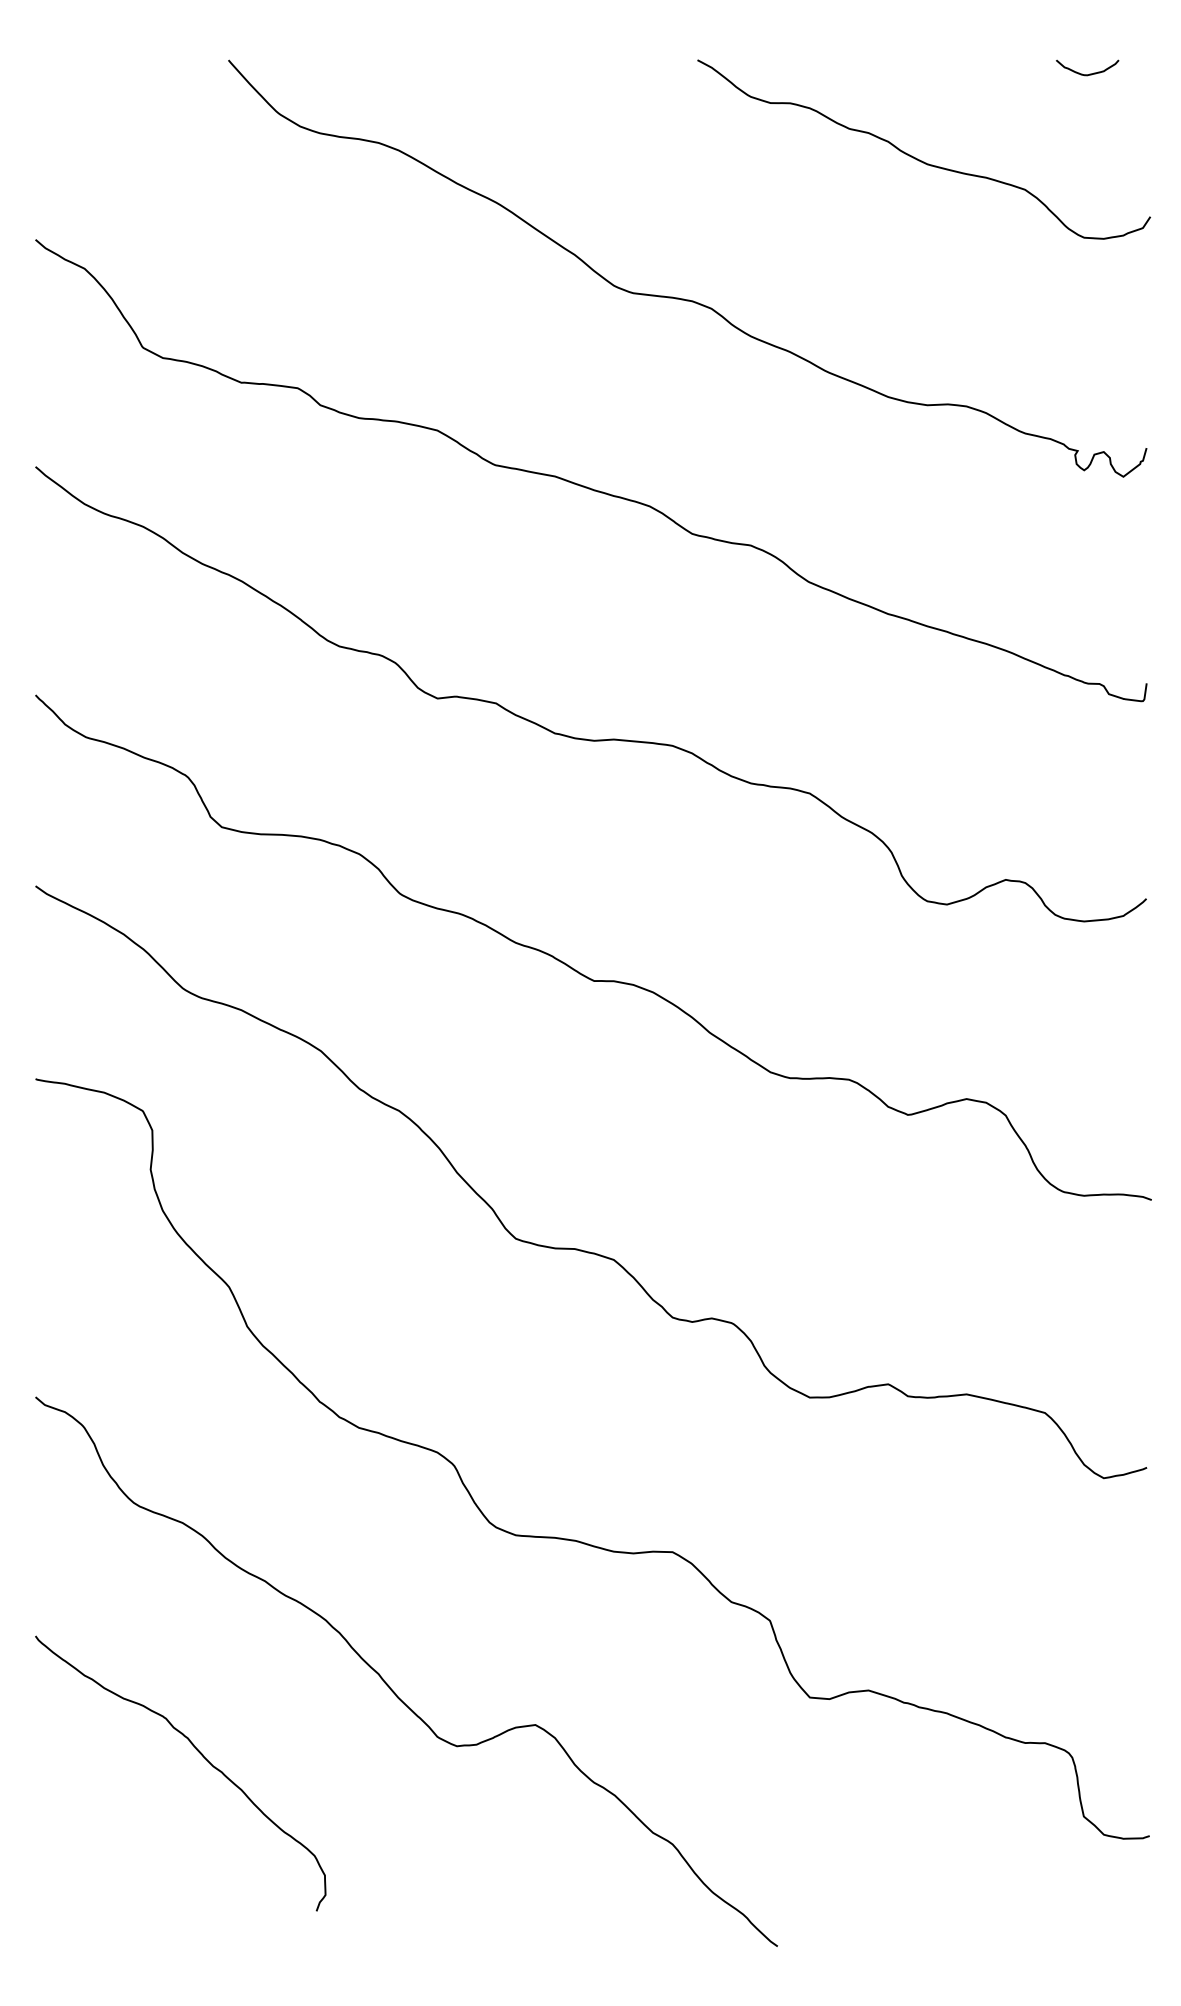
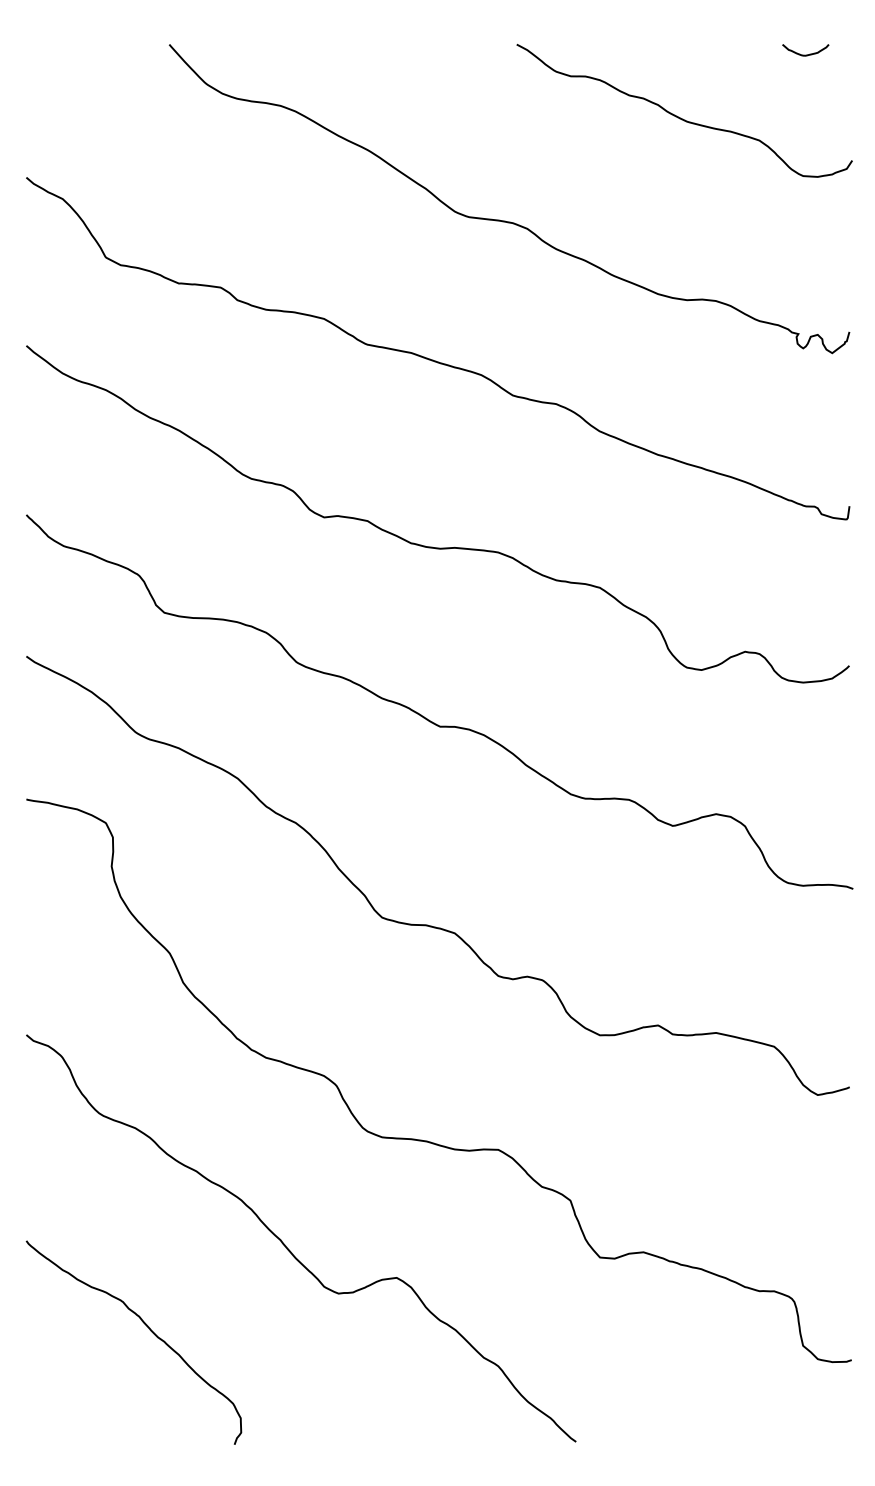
curve: (199, 1753) -> (147, 1327), moved

